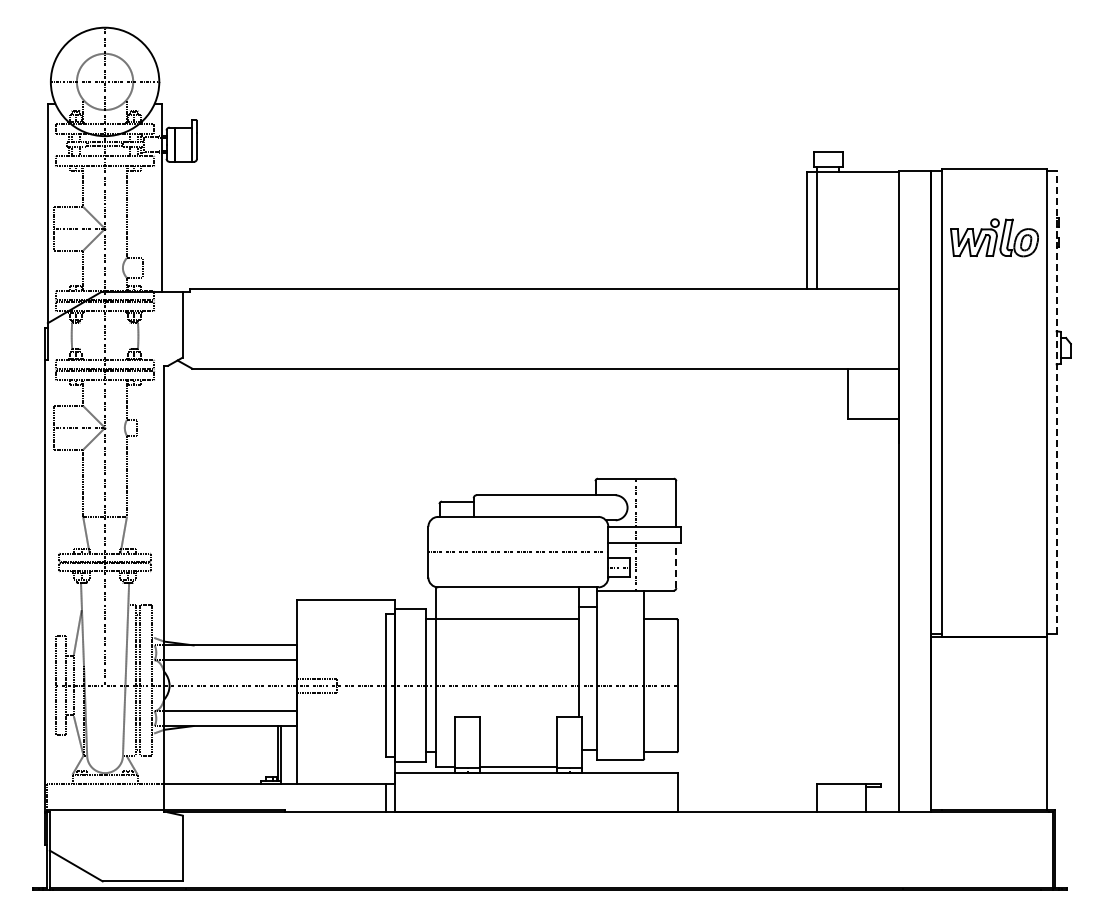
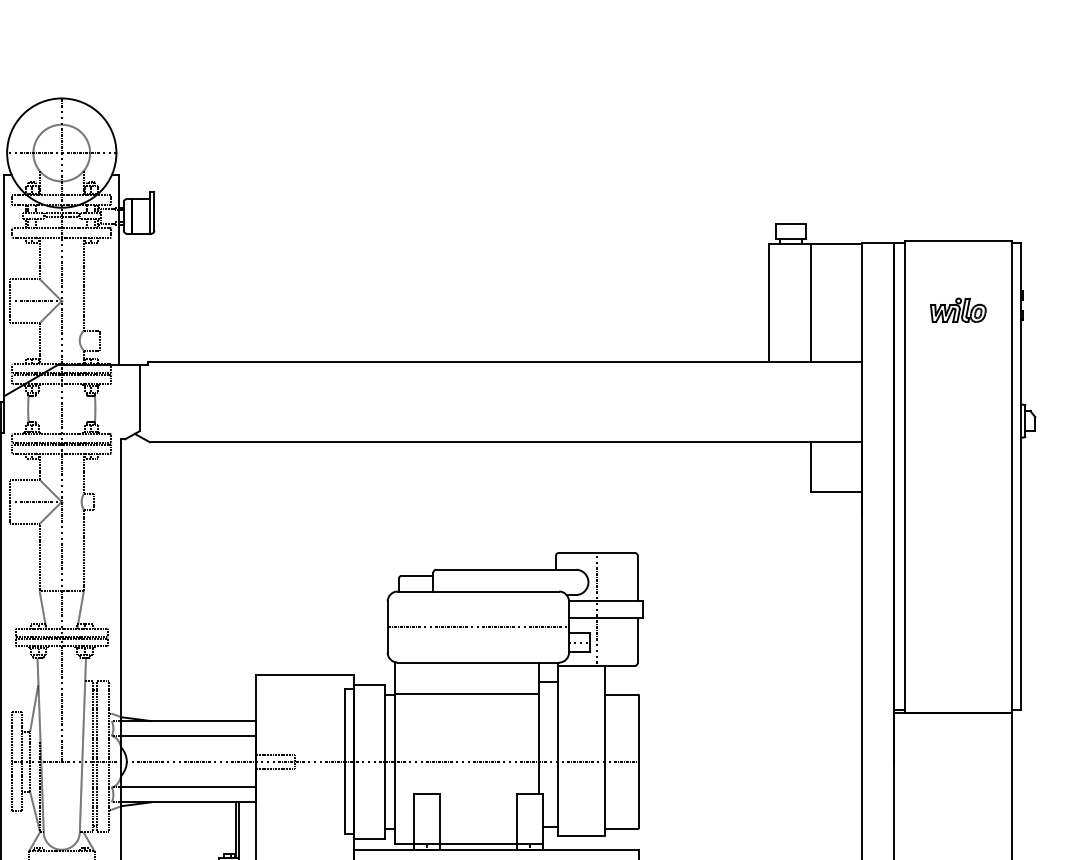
line: (817, 230) -> (811, 302), moved
part: (994, 237) -> (958, 309), size x0.62
line: (1056, 402) -> (1020, 476), dashed -> solid
line: (676, 565) -> (637, 640), dashed -> solid

